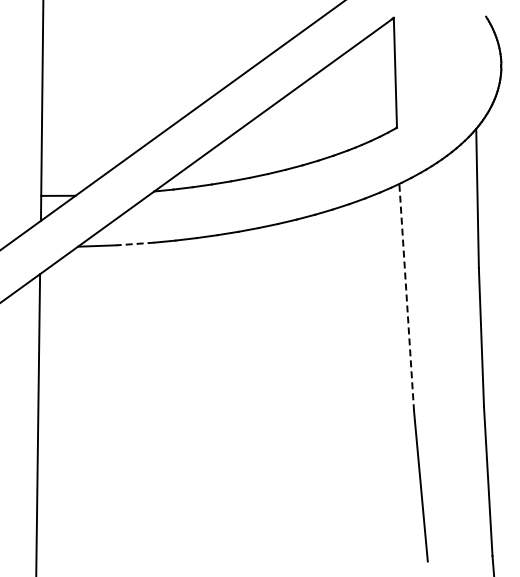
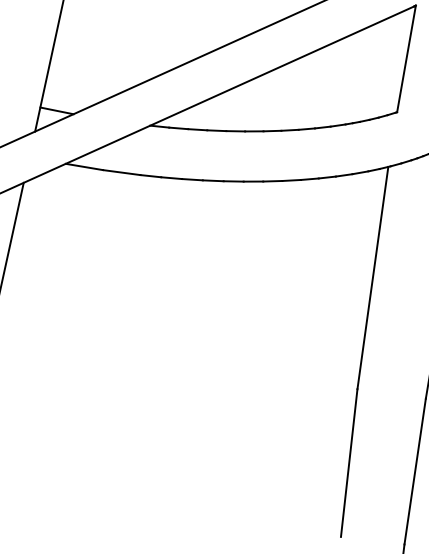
line: (134, 244) -> (120, 172), dashed -> solid
line: (406, 297) -> (372, 277), dashed -> solid

